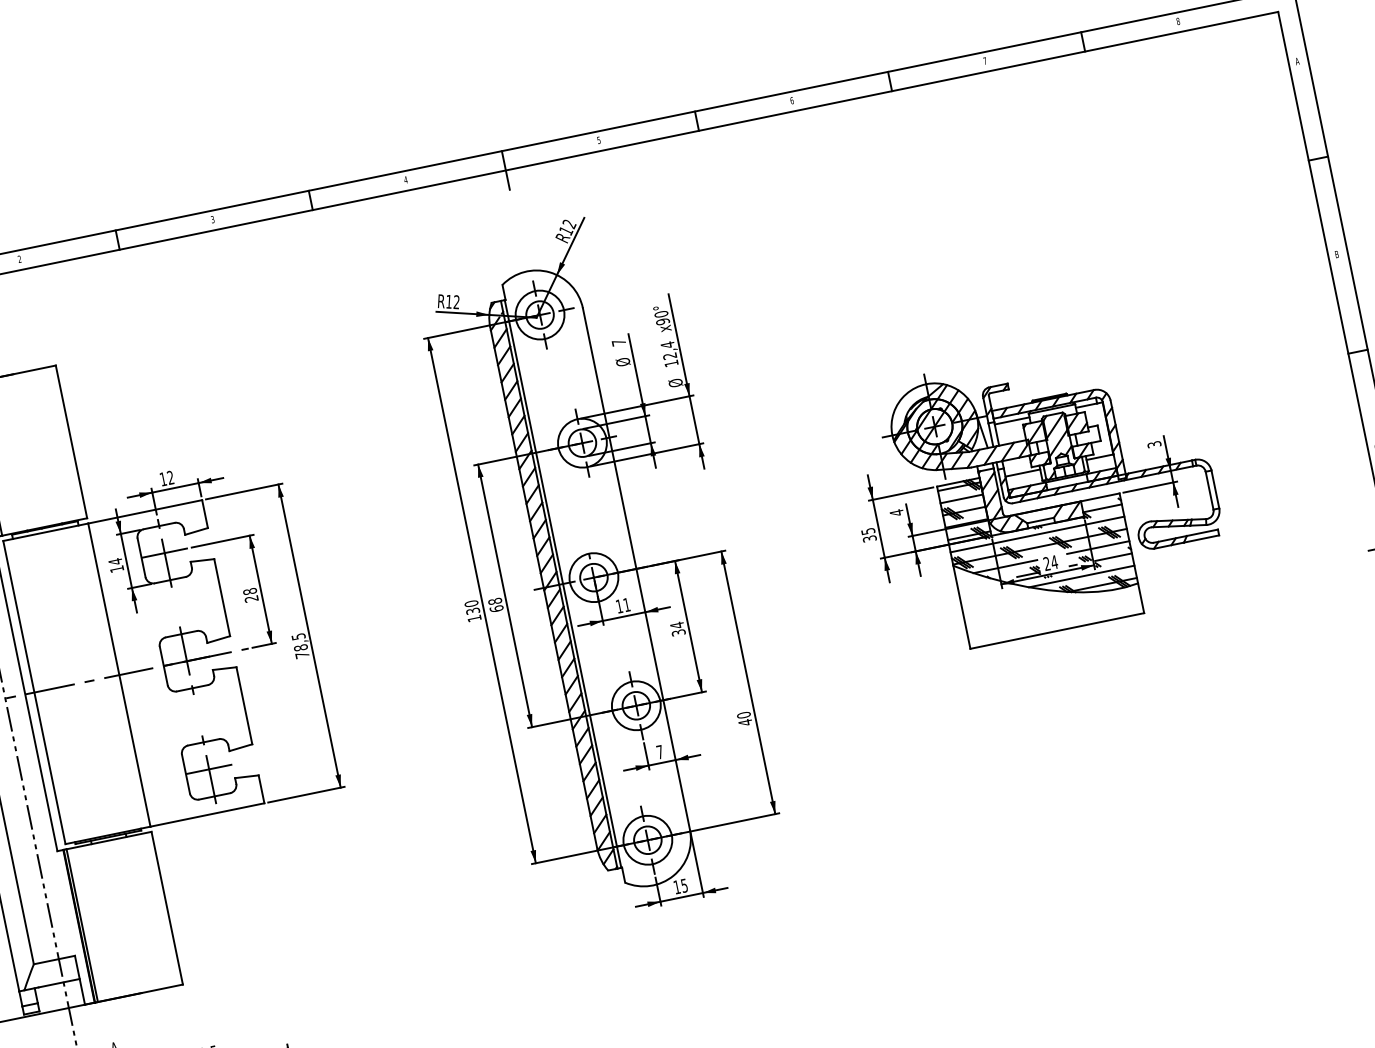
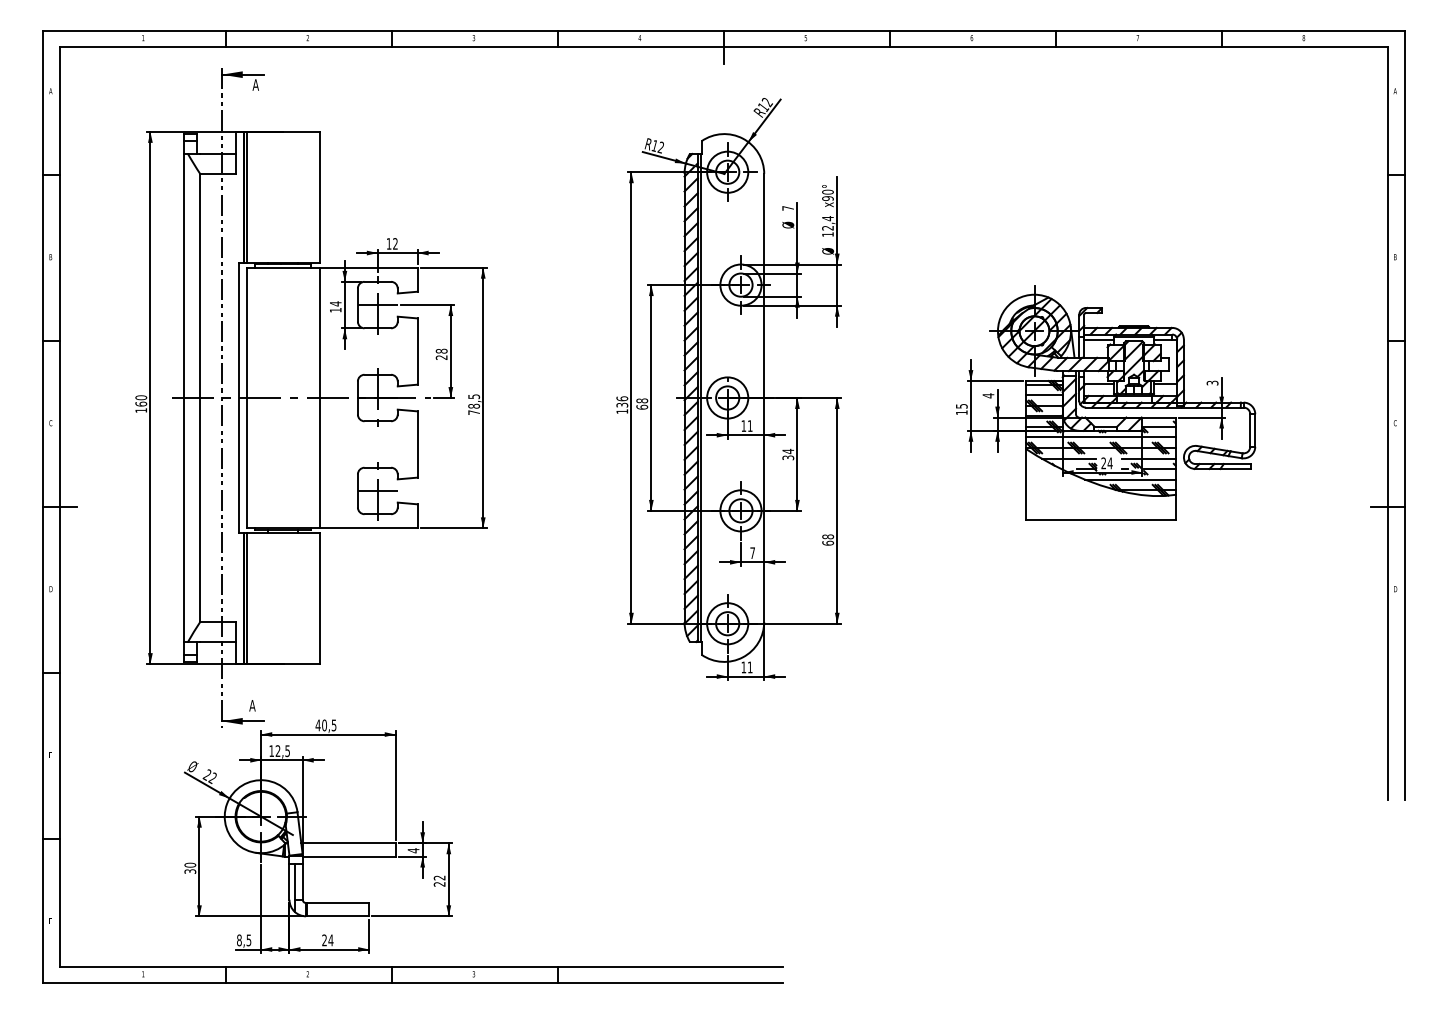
text: (869, 538) -> (961, 412), 35 -> 15
text: (470, 603) -> (621, 398), 130 -> 136
text: (744, 718) -> (828, 539), 40 -> 68
text: (683, 885) -> (749, 667), 15 -> 11

